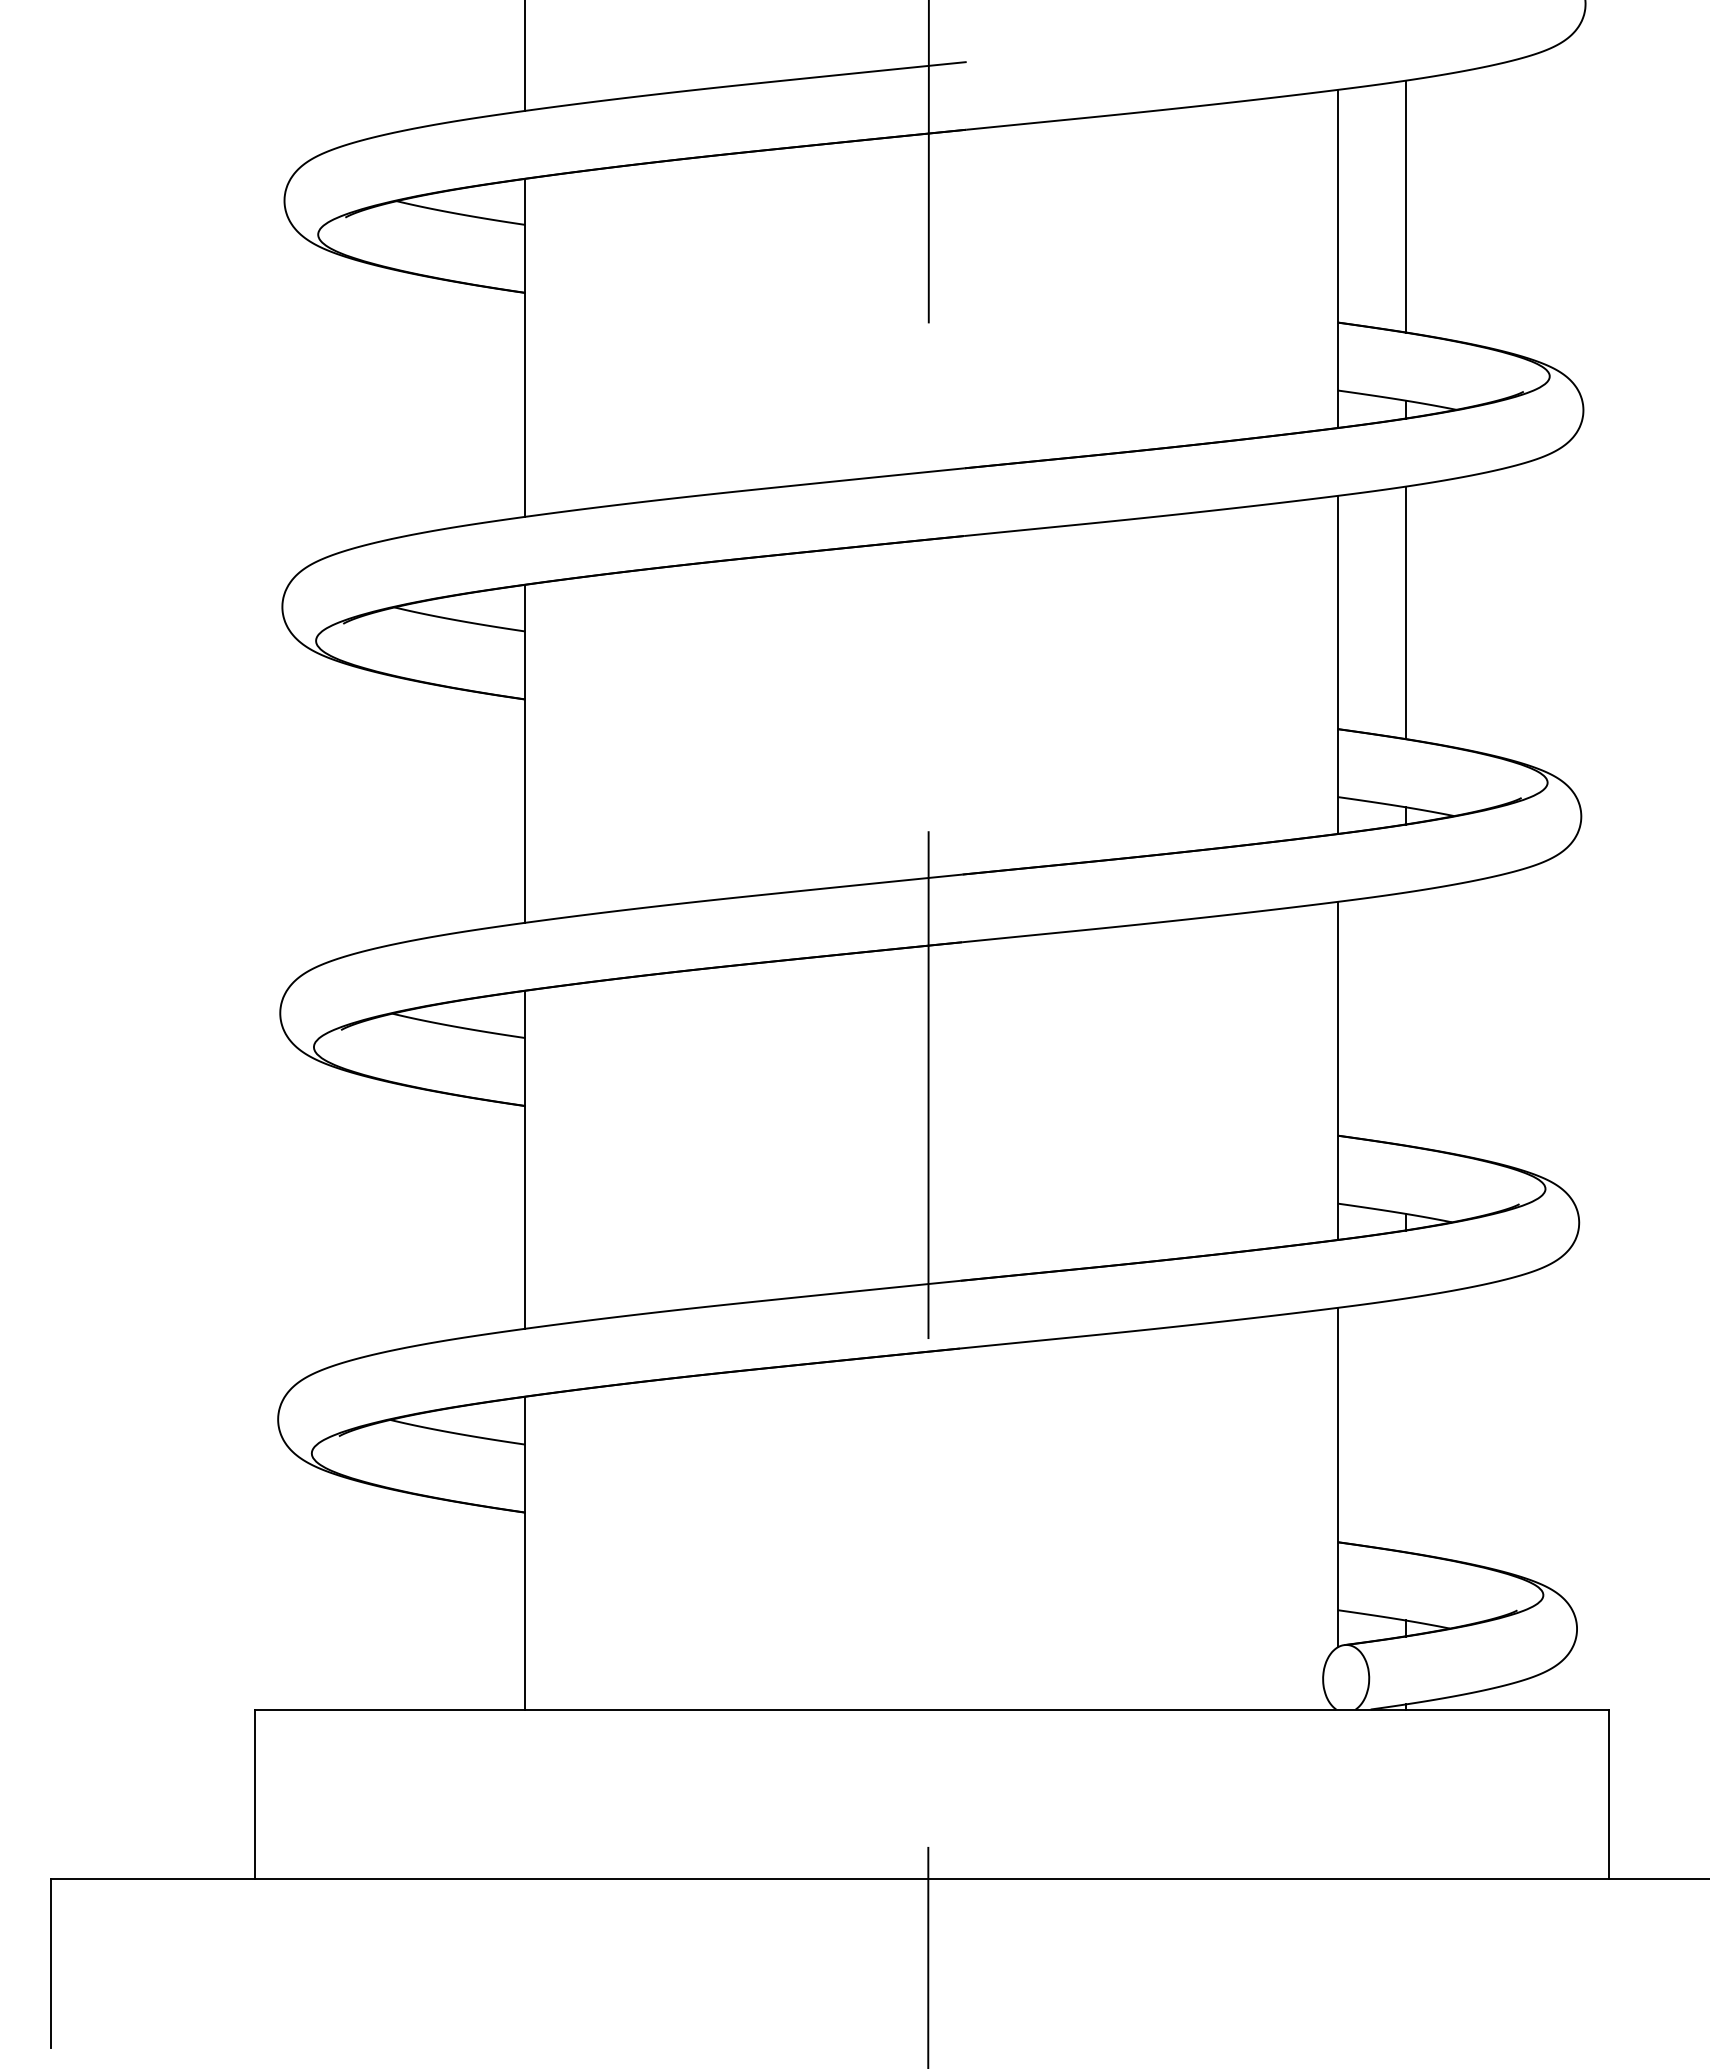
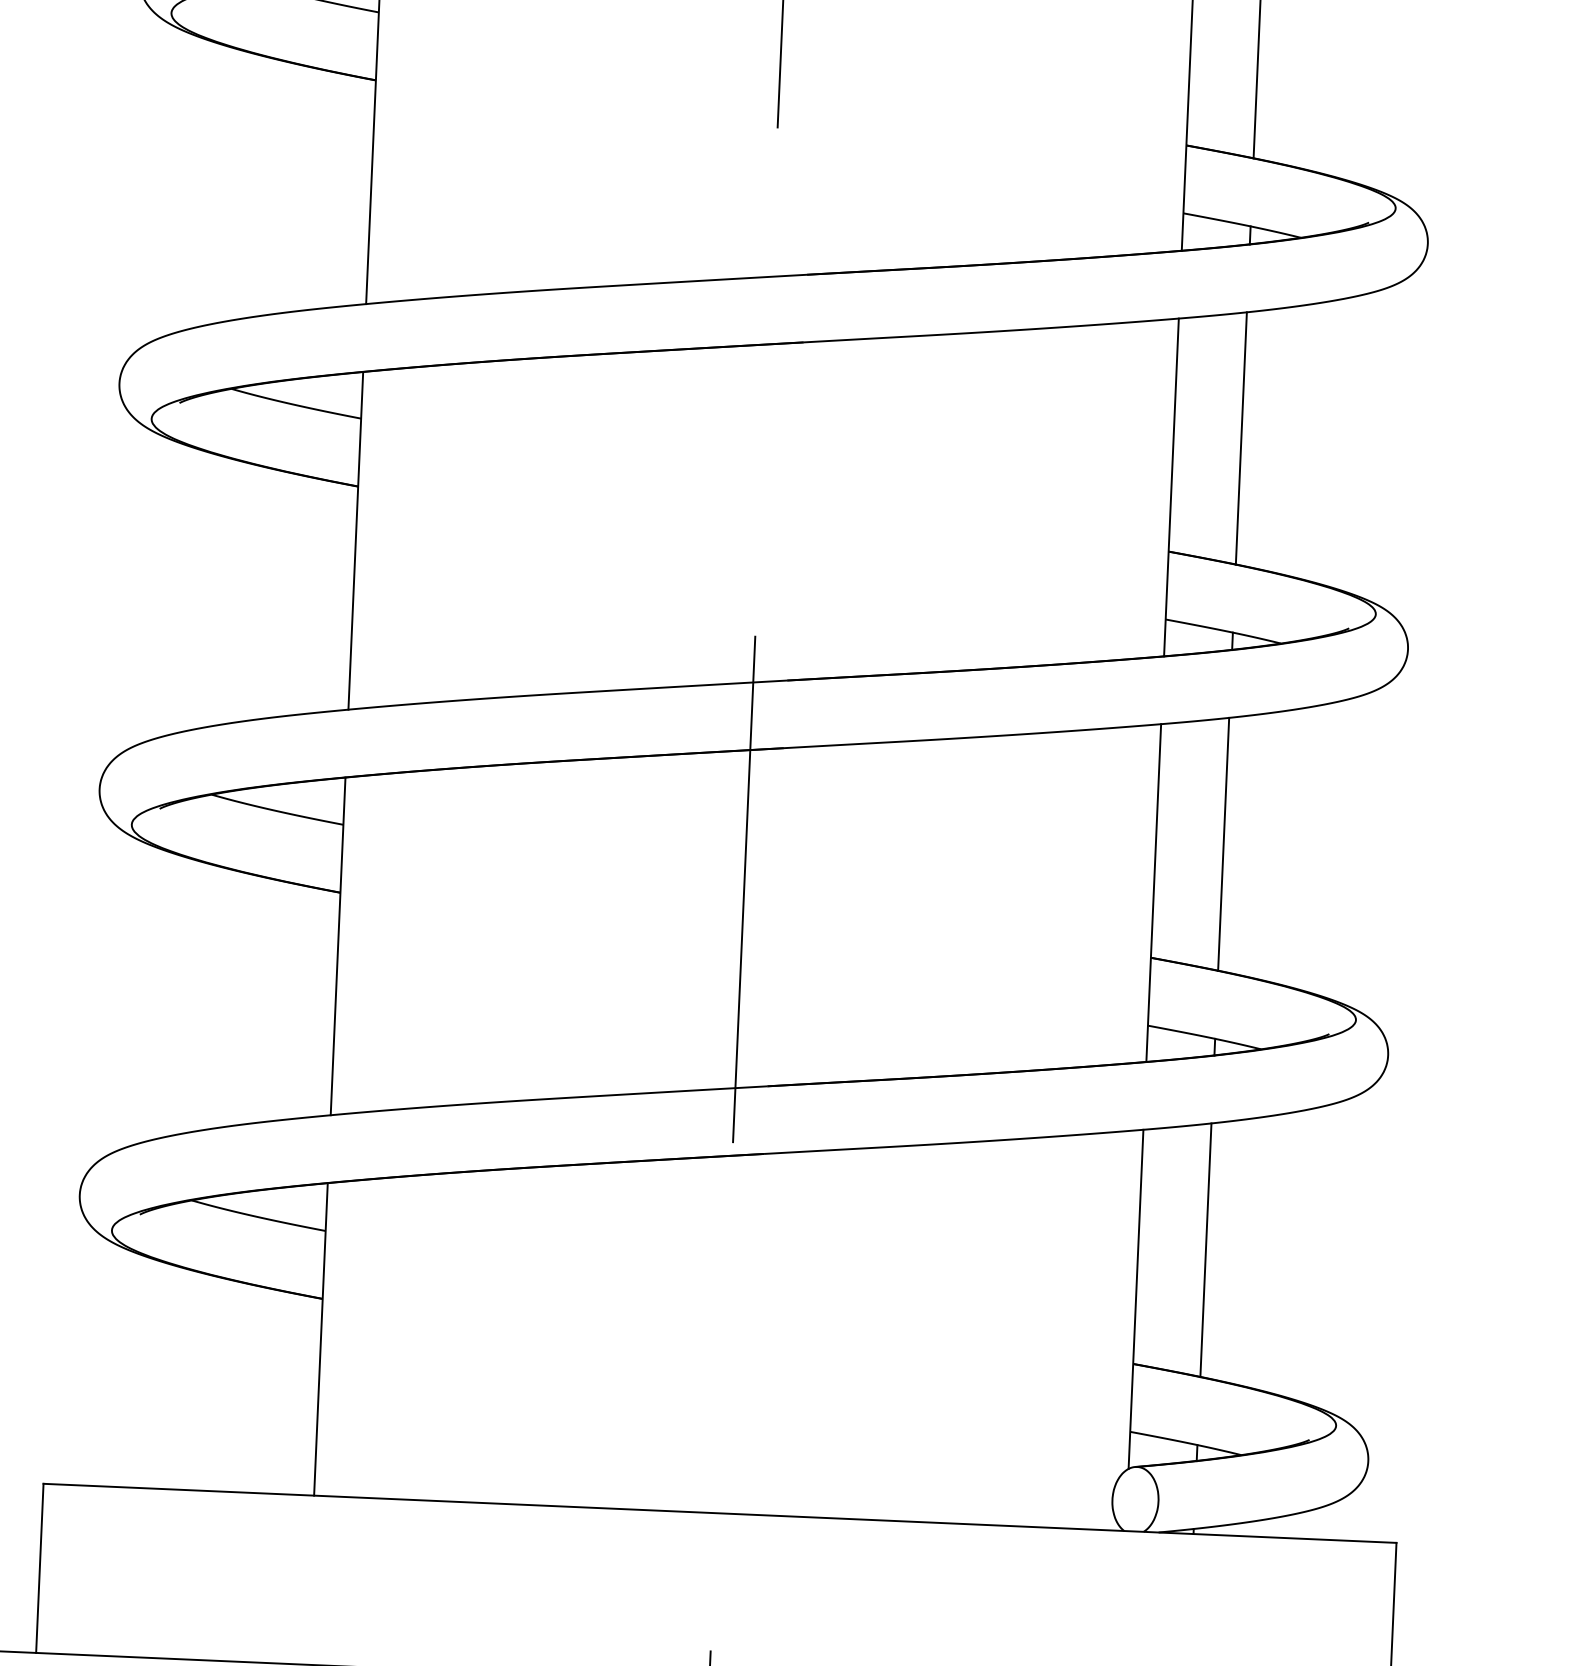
line: (1405, 1018) -> (1223, 843), added
line: (1405, 1425) -> (1205, 1250), added

